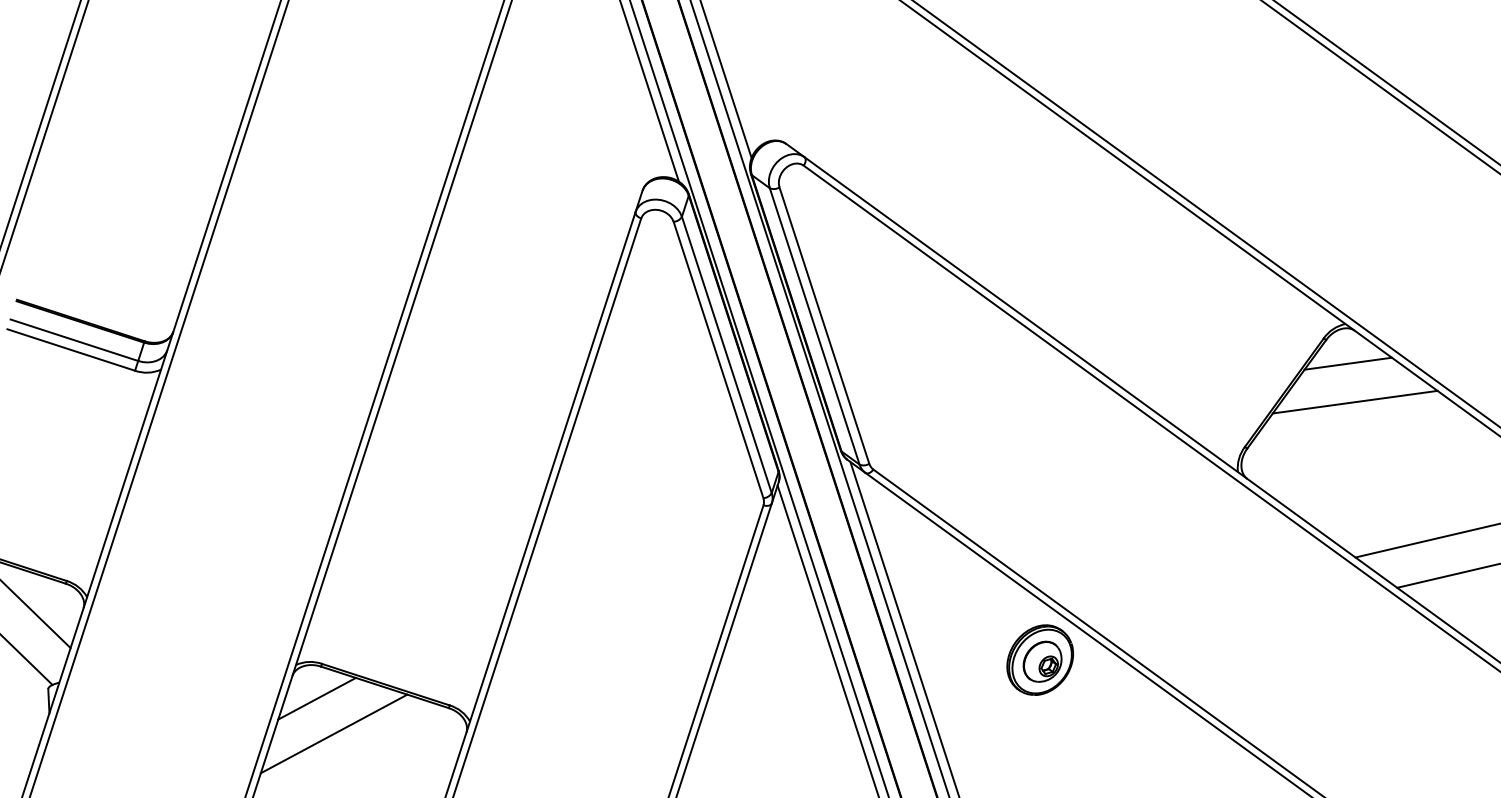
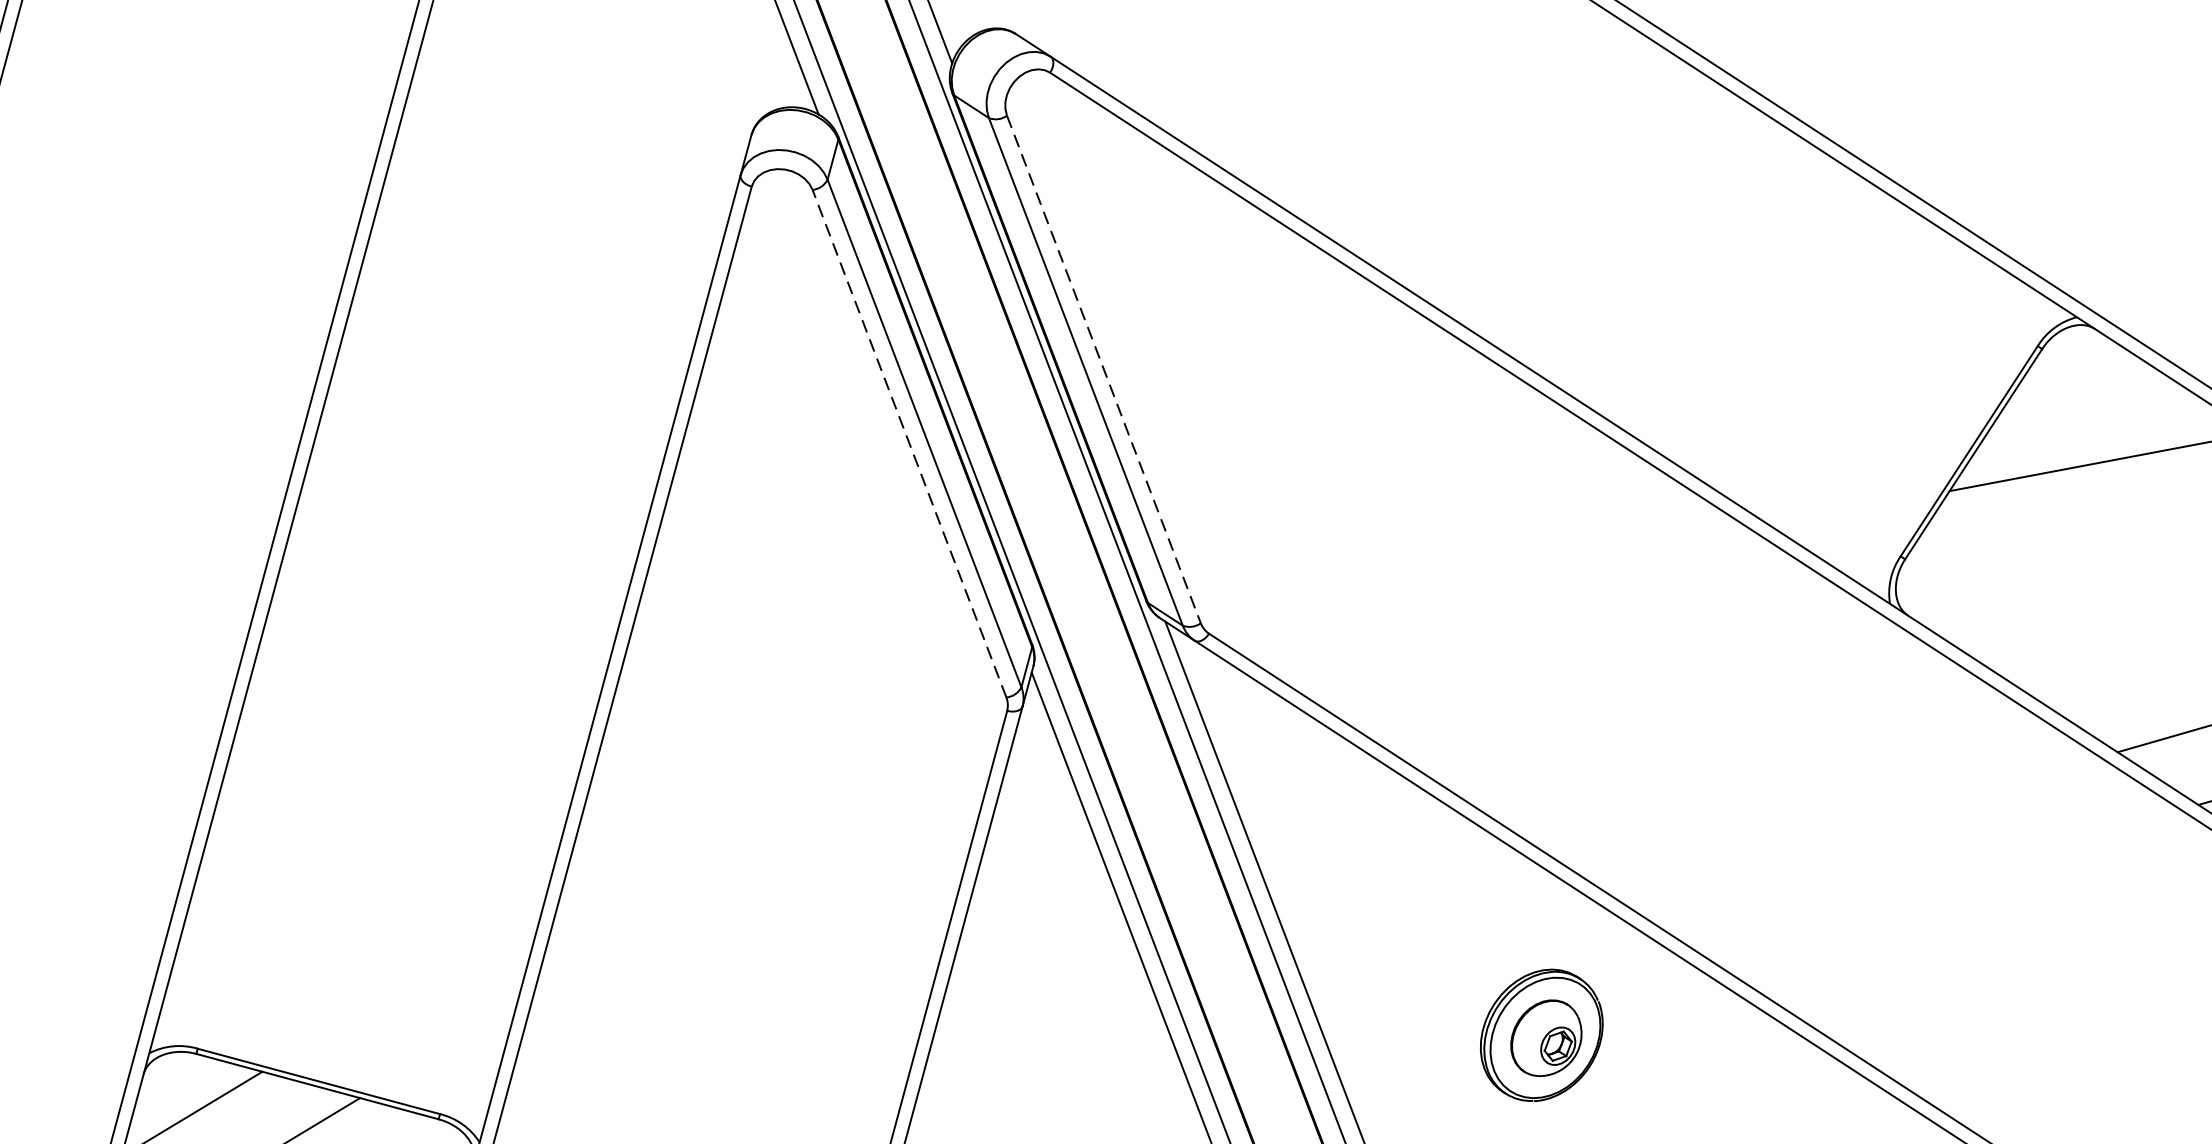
line: (824, 326) -> (1104, 371), solid -> dashed
line: (718, 359) -> (909, 442), solid -> dashed
line: (1347, 363) -> (2084, 390), removed
part: (1039, 659) -> (1540, 1034), moved

